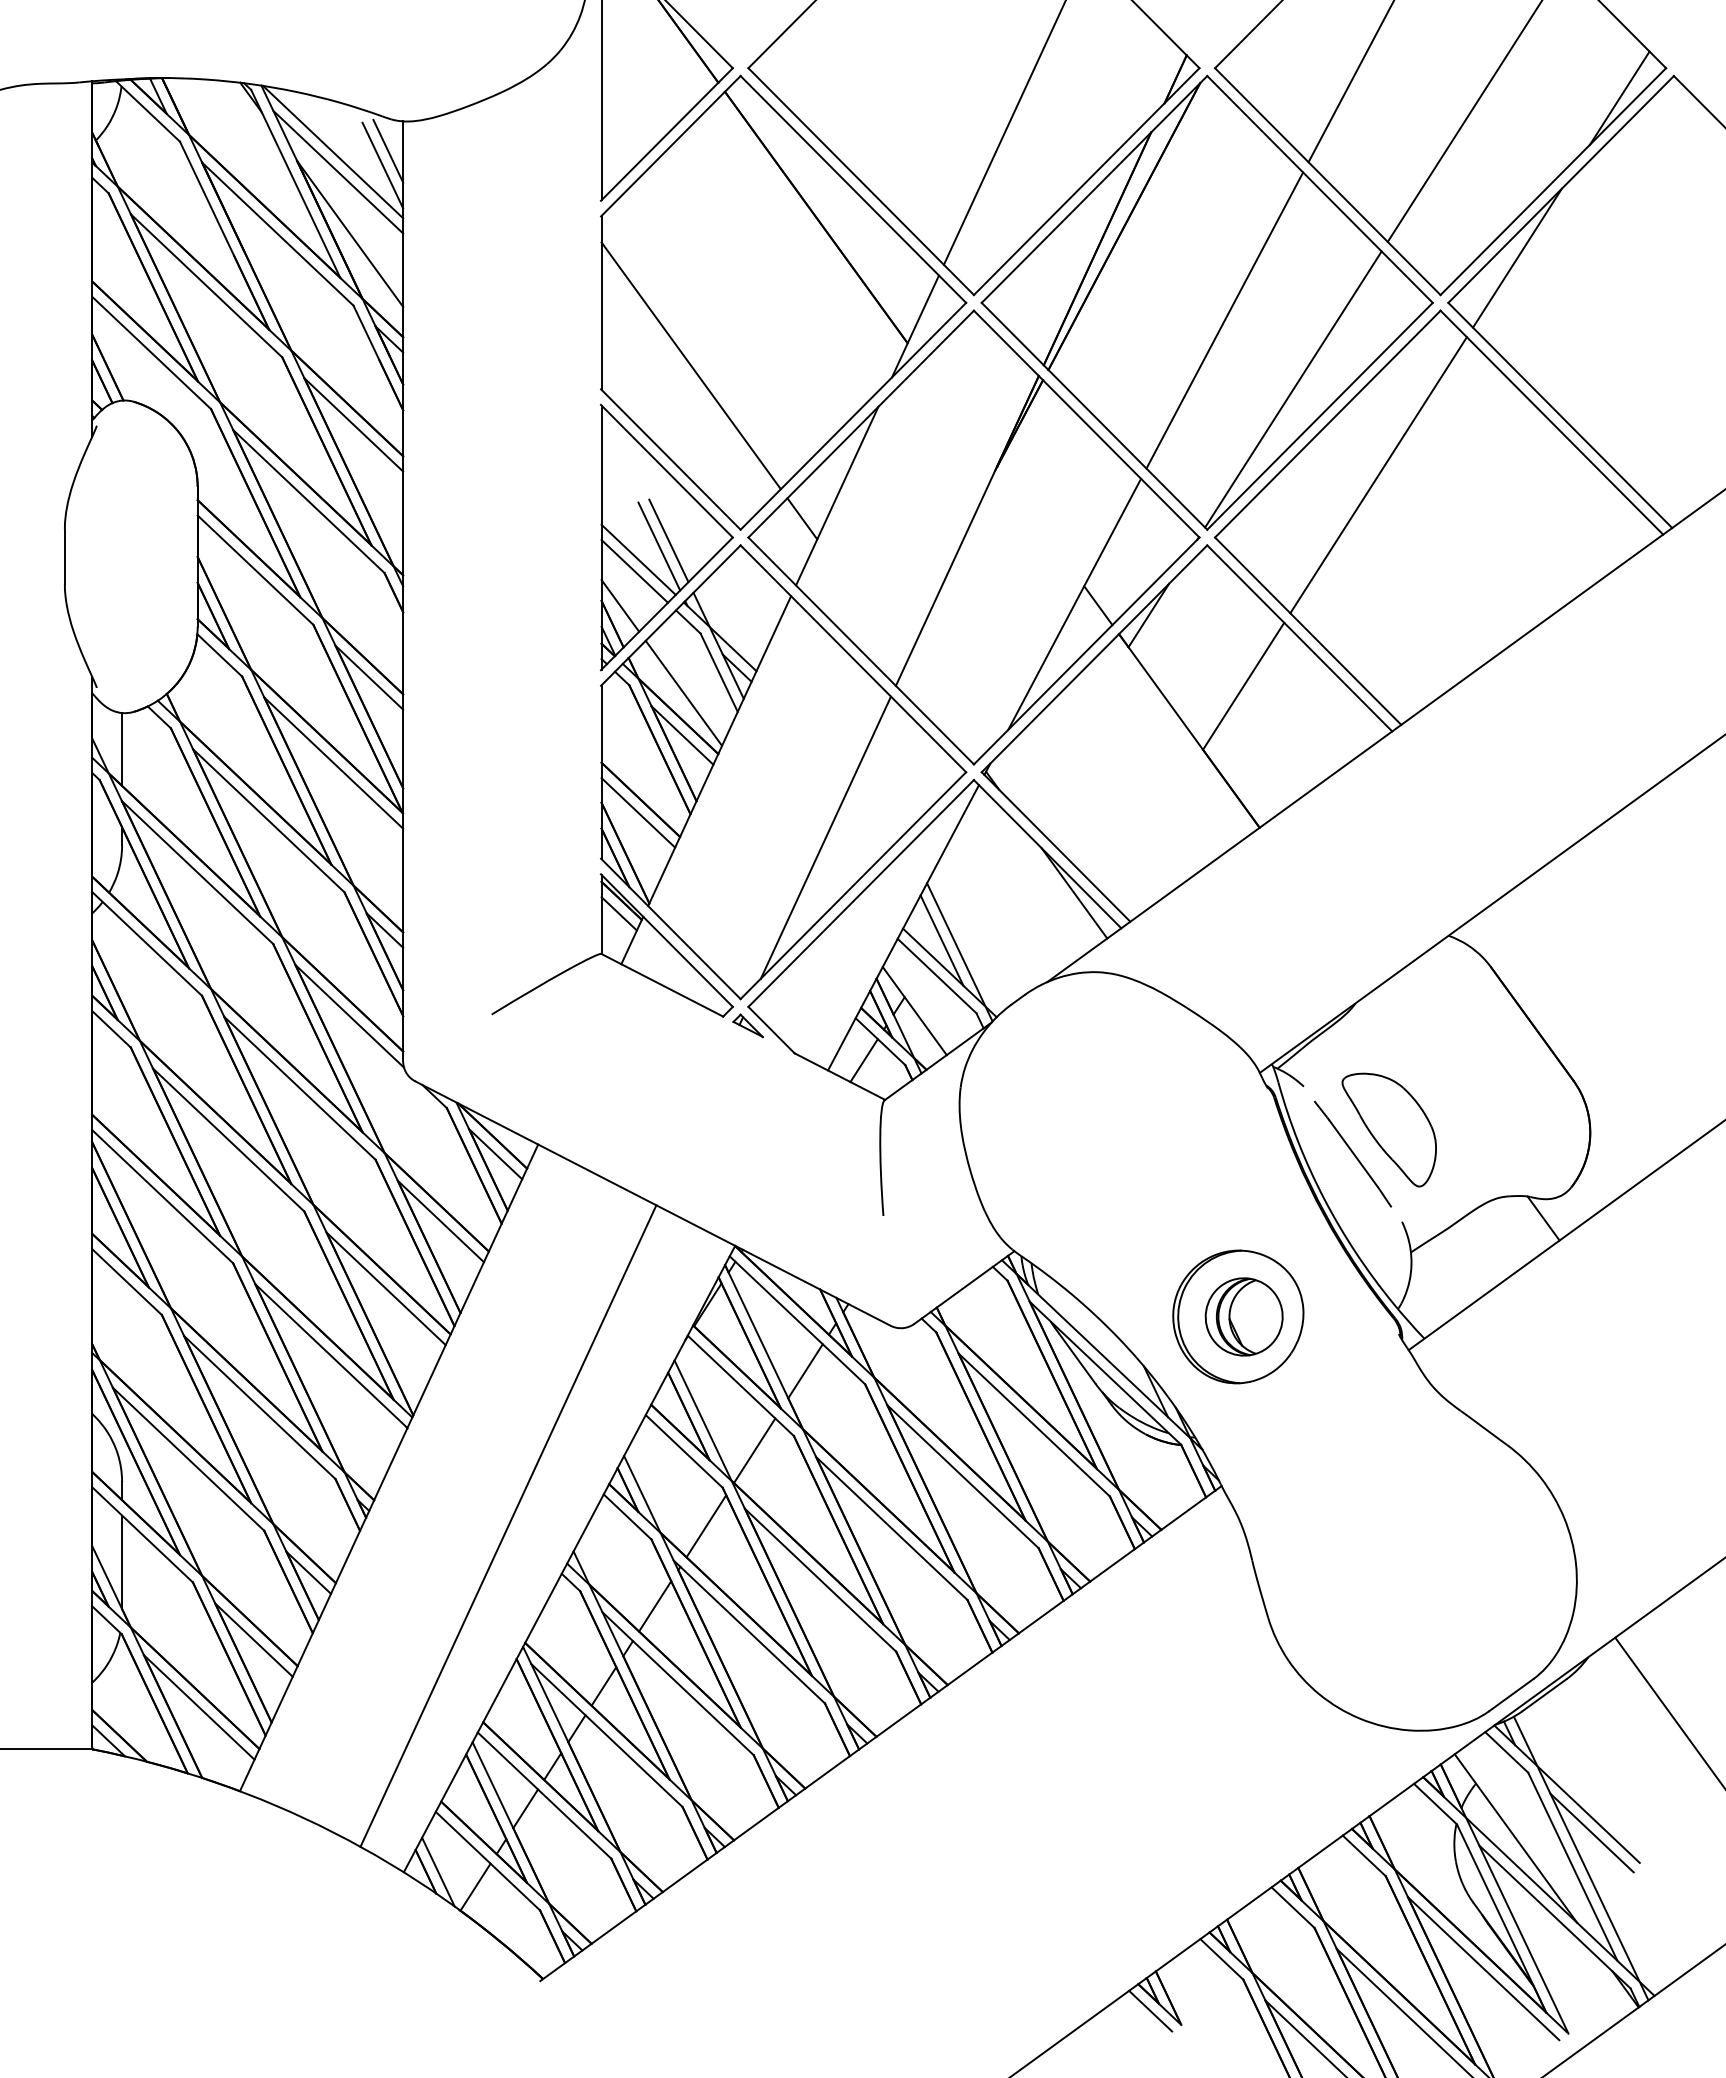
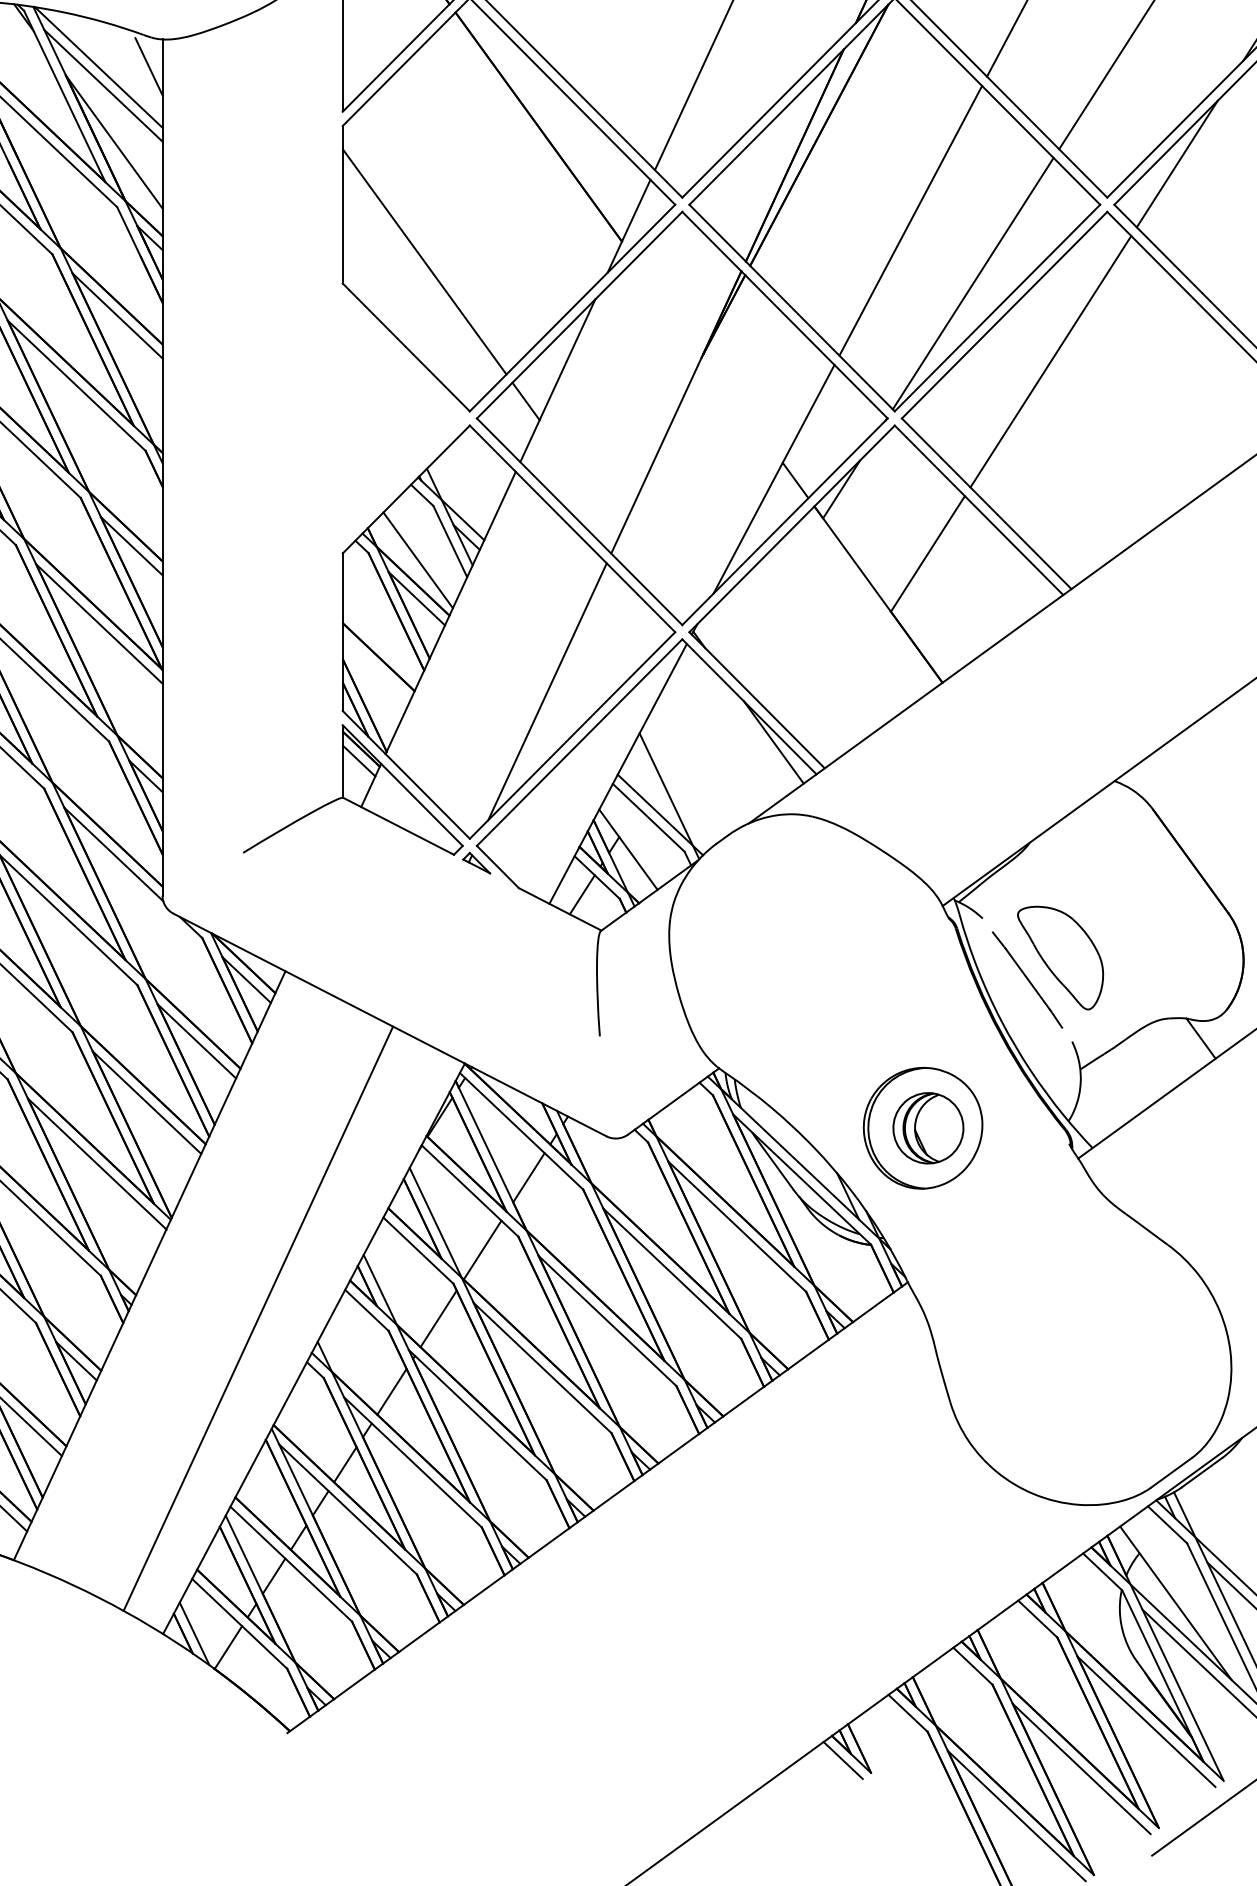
line: (382, 165) -> (143, 79), removed
part: (666, 537) -> (402, 418), removed
line: (638, 812) -> (376, 668), removed
line: (941, 940) -> (652, 785), removed

